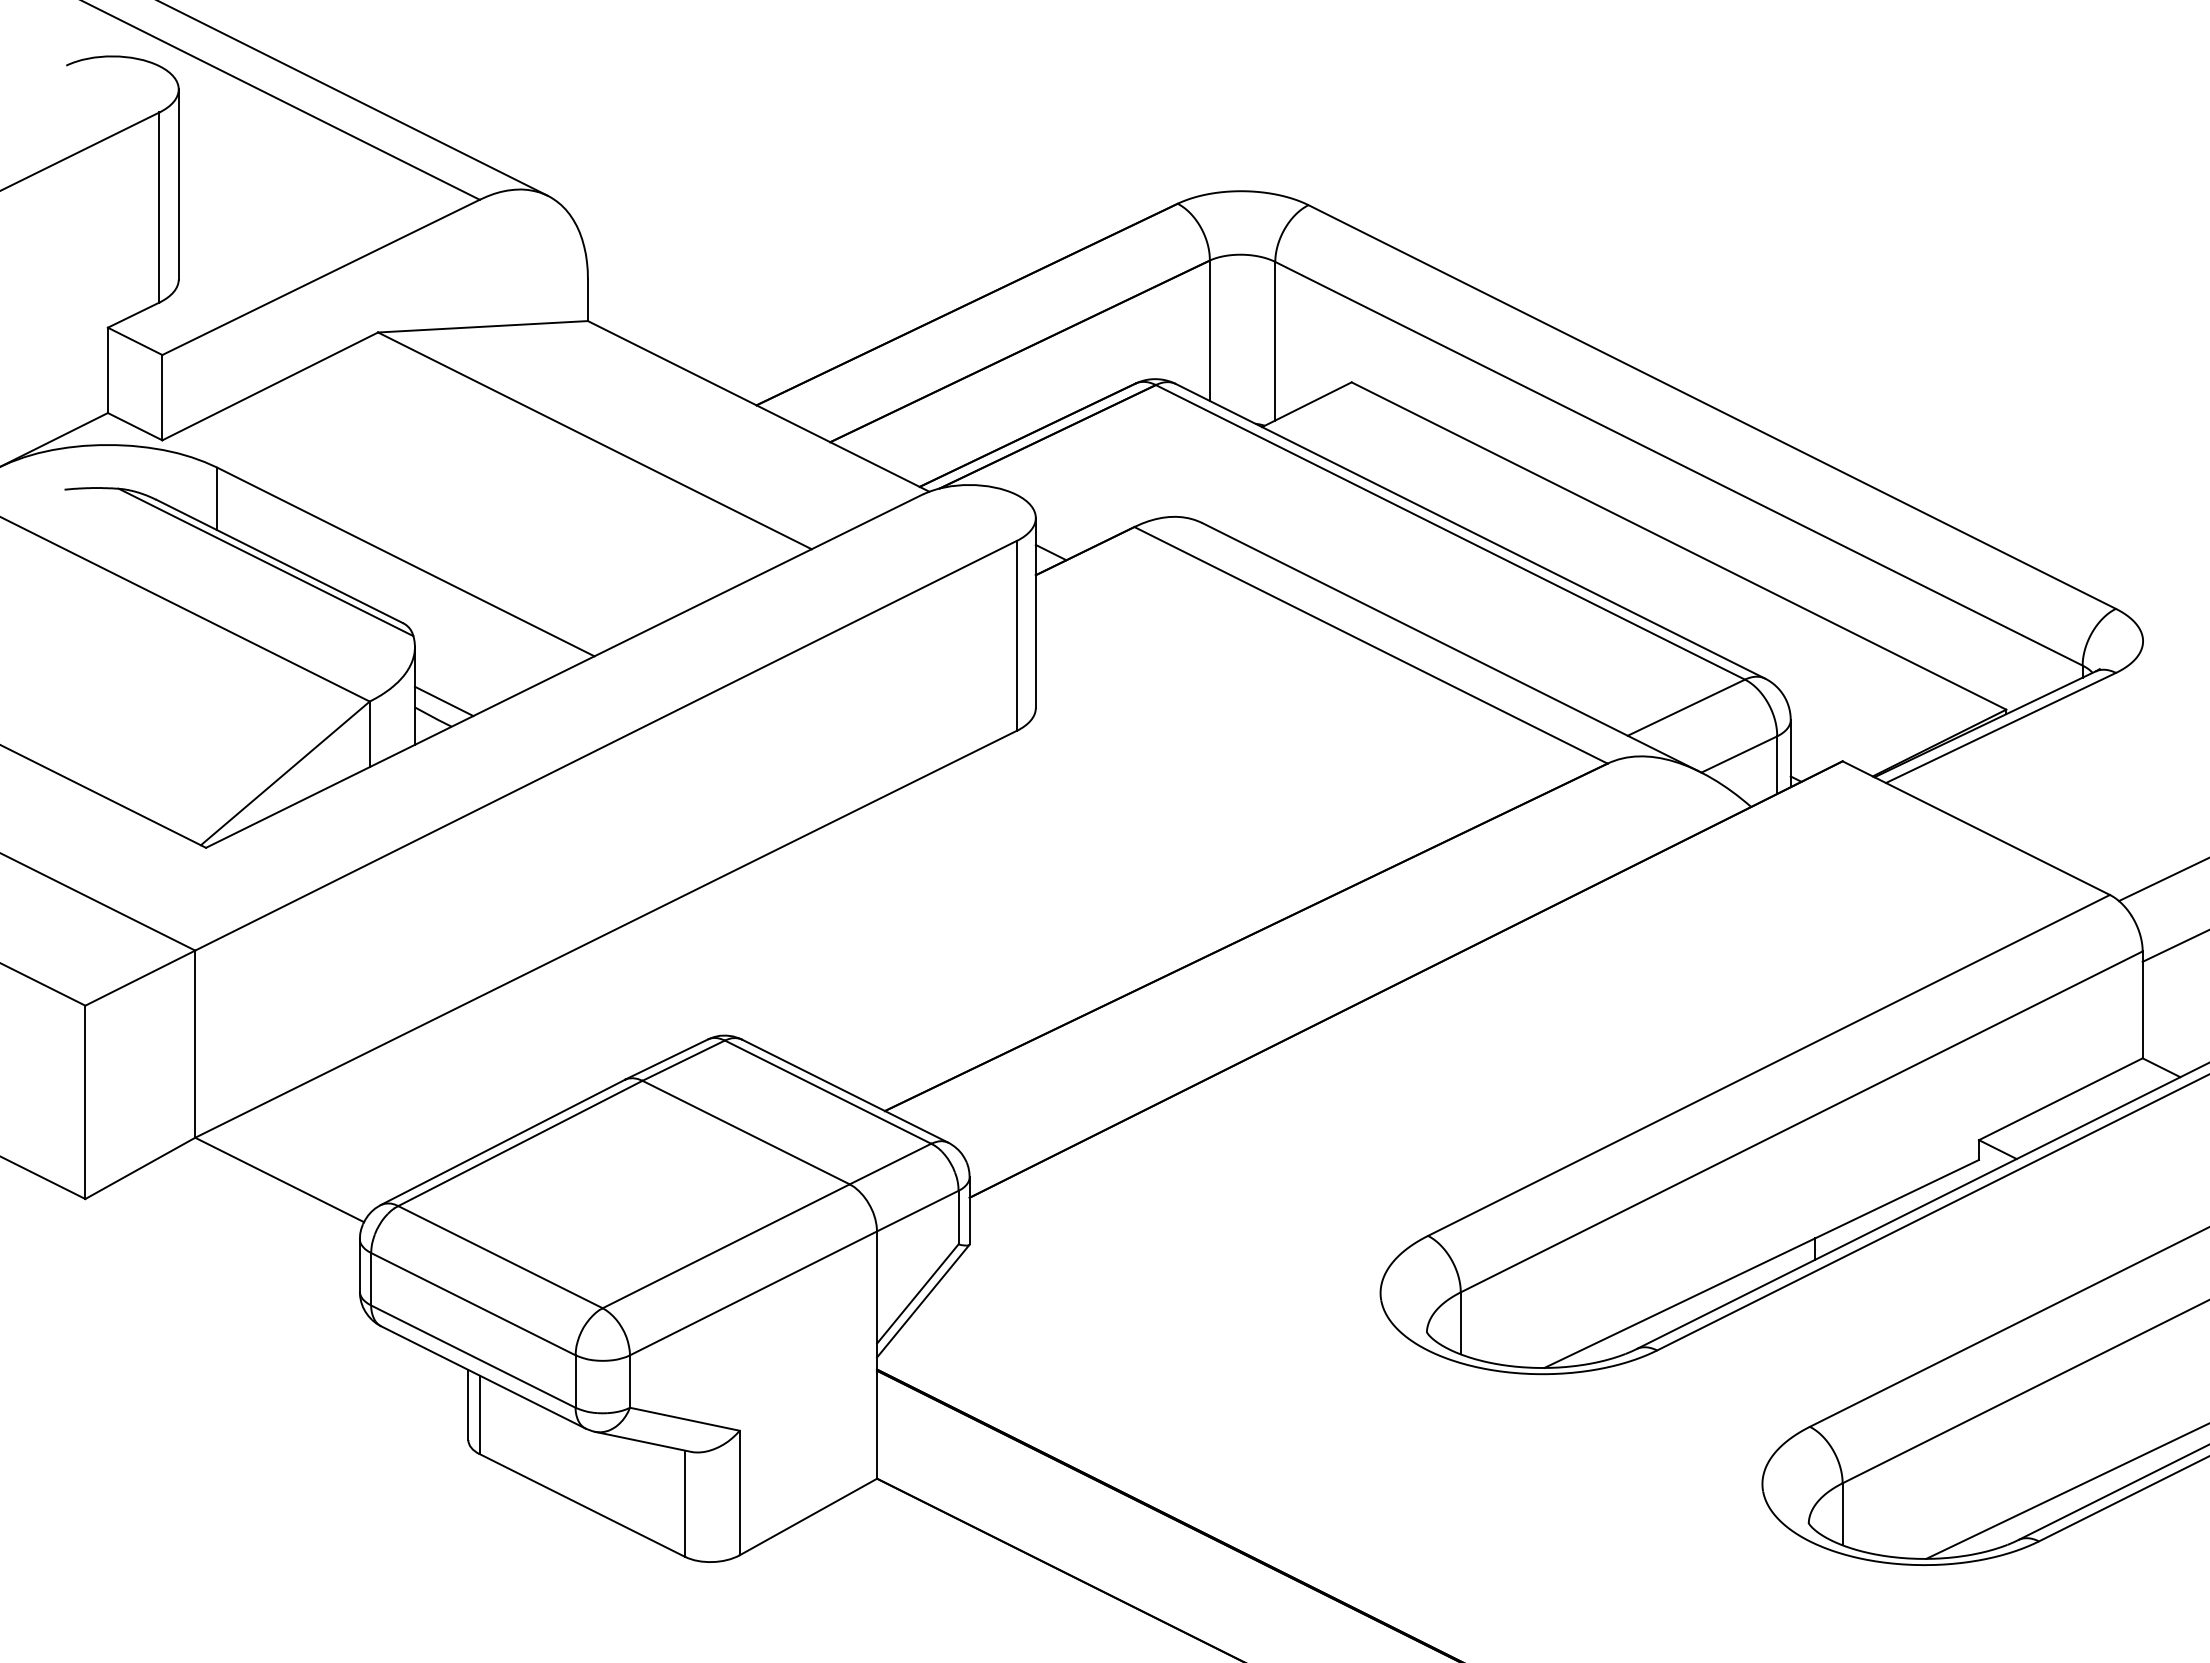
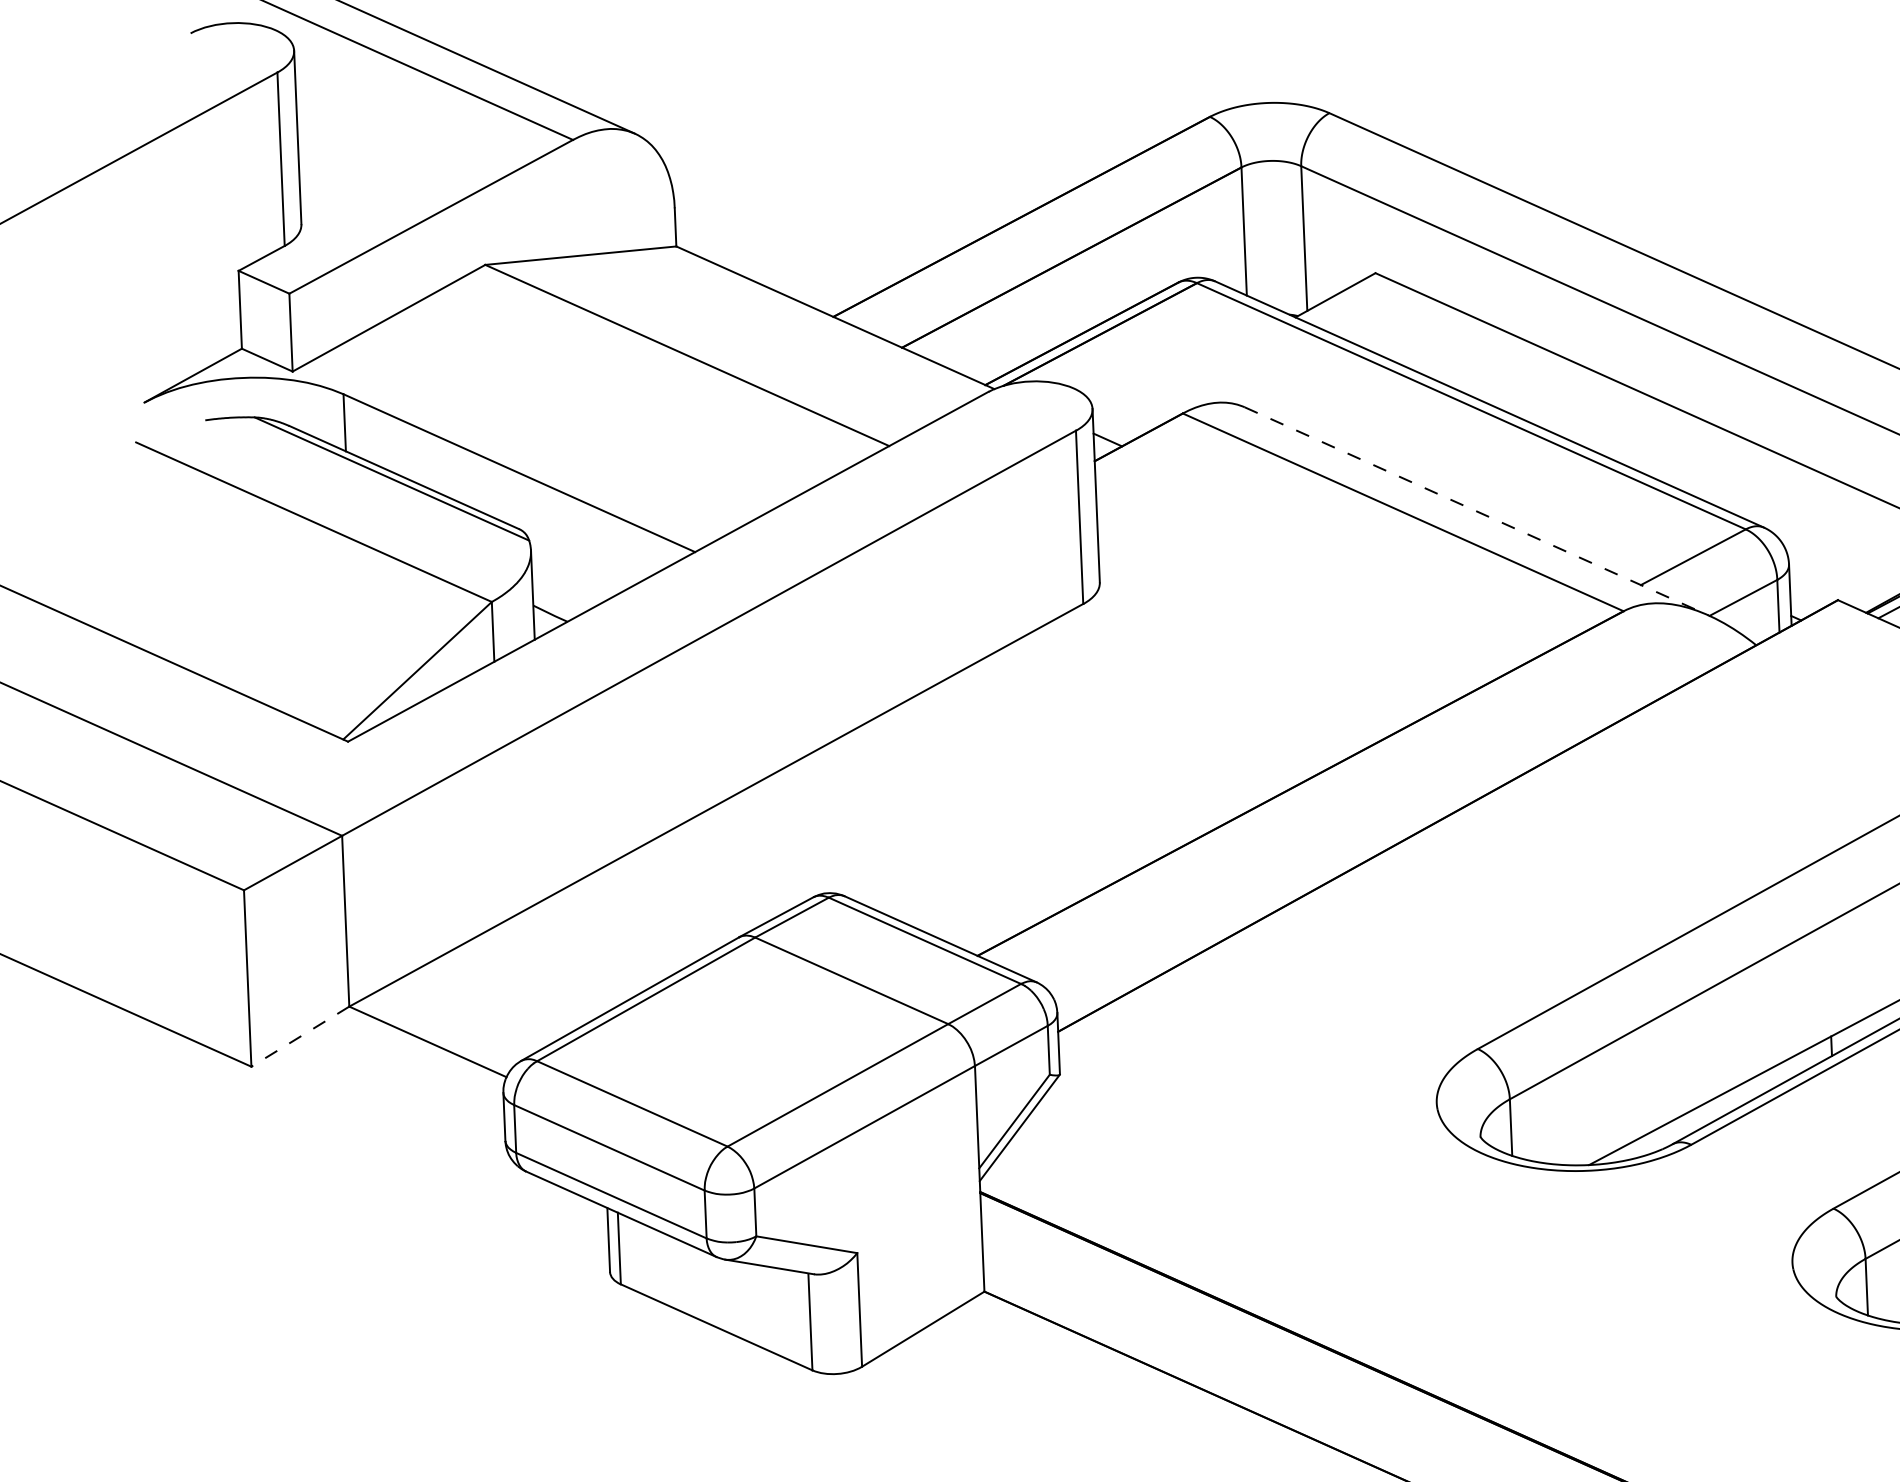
line: (1451, 647) -> (1476, 511), solid -> dashed
line: (443, 701) -> (559, 599), removed
line: (140, 1168) -> (300, 1036), solid -> dashed

